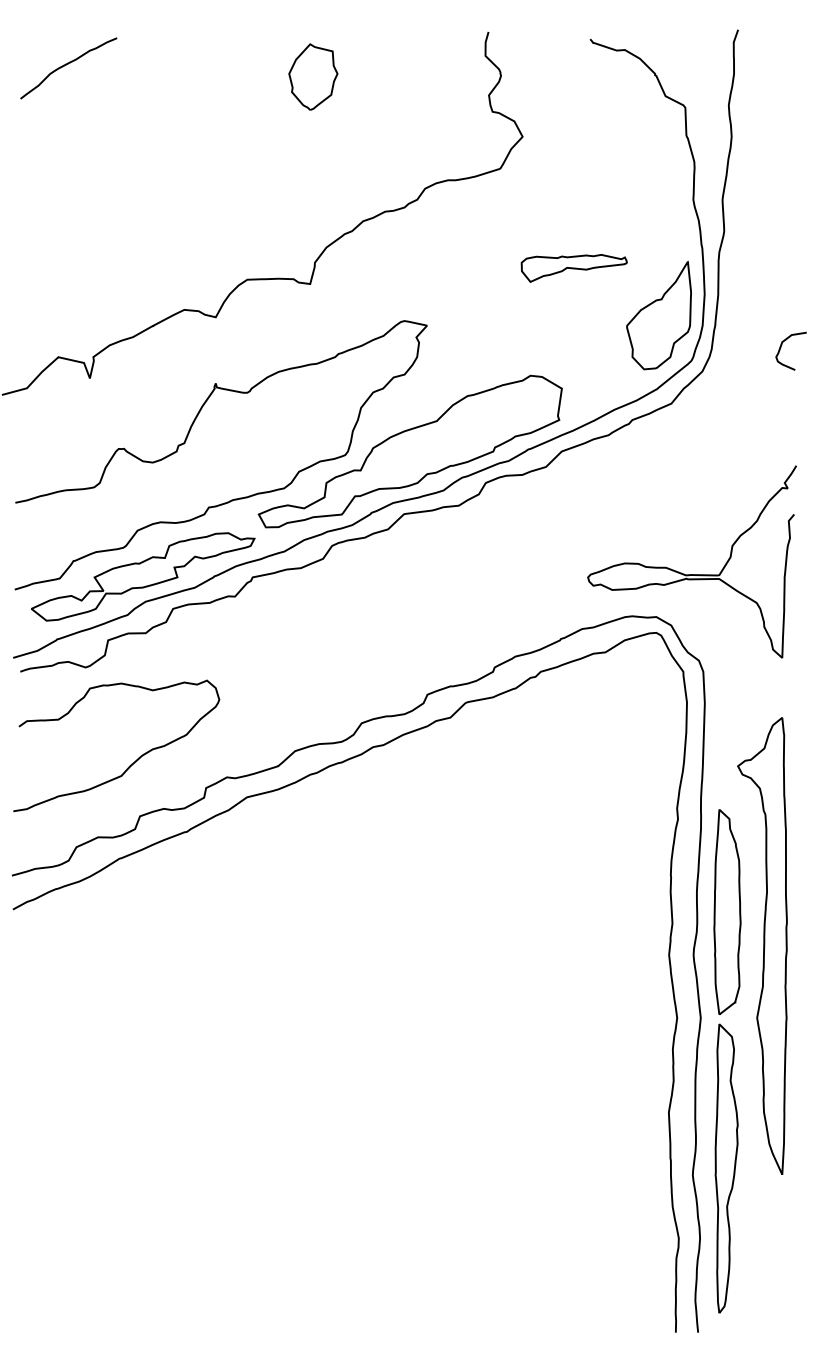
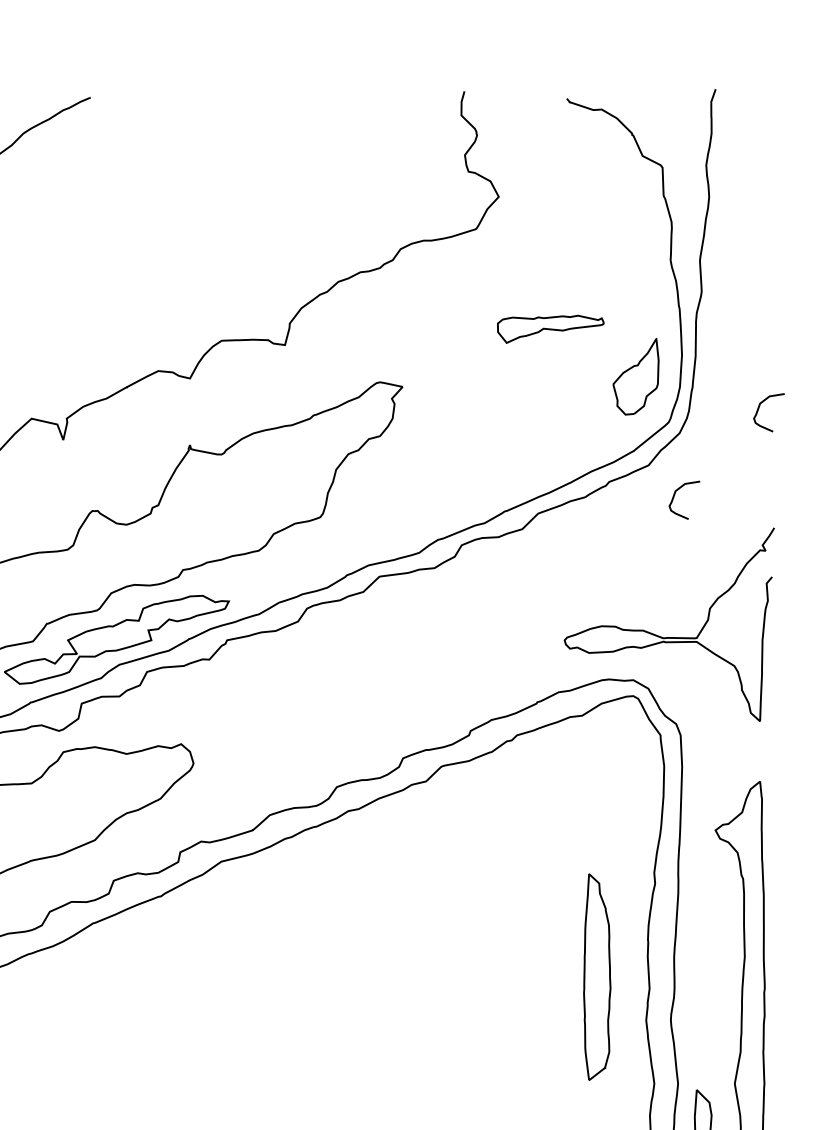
part: (313, 76) -> (288, 136), removed
part: (658, 315) -> (635, 376), size x0.7
curve: (698, 432) -> (675, 494), added
part: (409, 451) -> (384, 513), removed
part: (727, 911) -> (597, 976), moved

